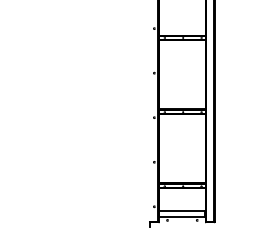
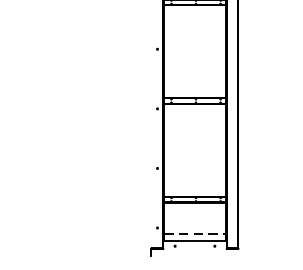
line: (182, 211) -> (195, 234), solid -> dashed

